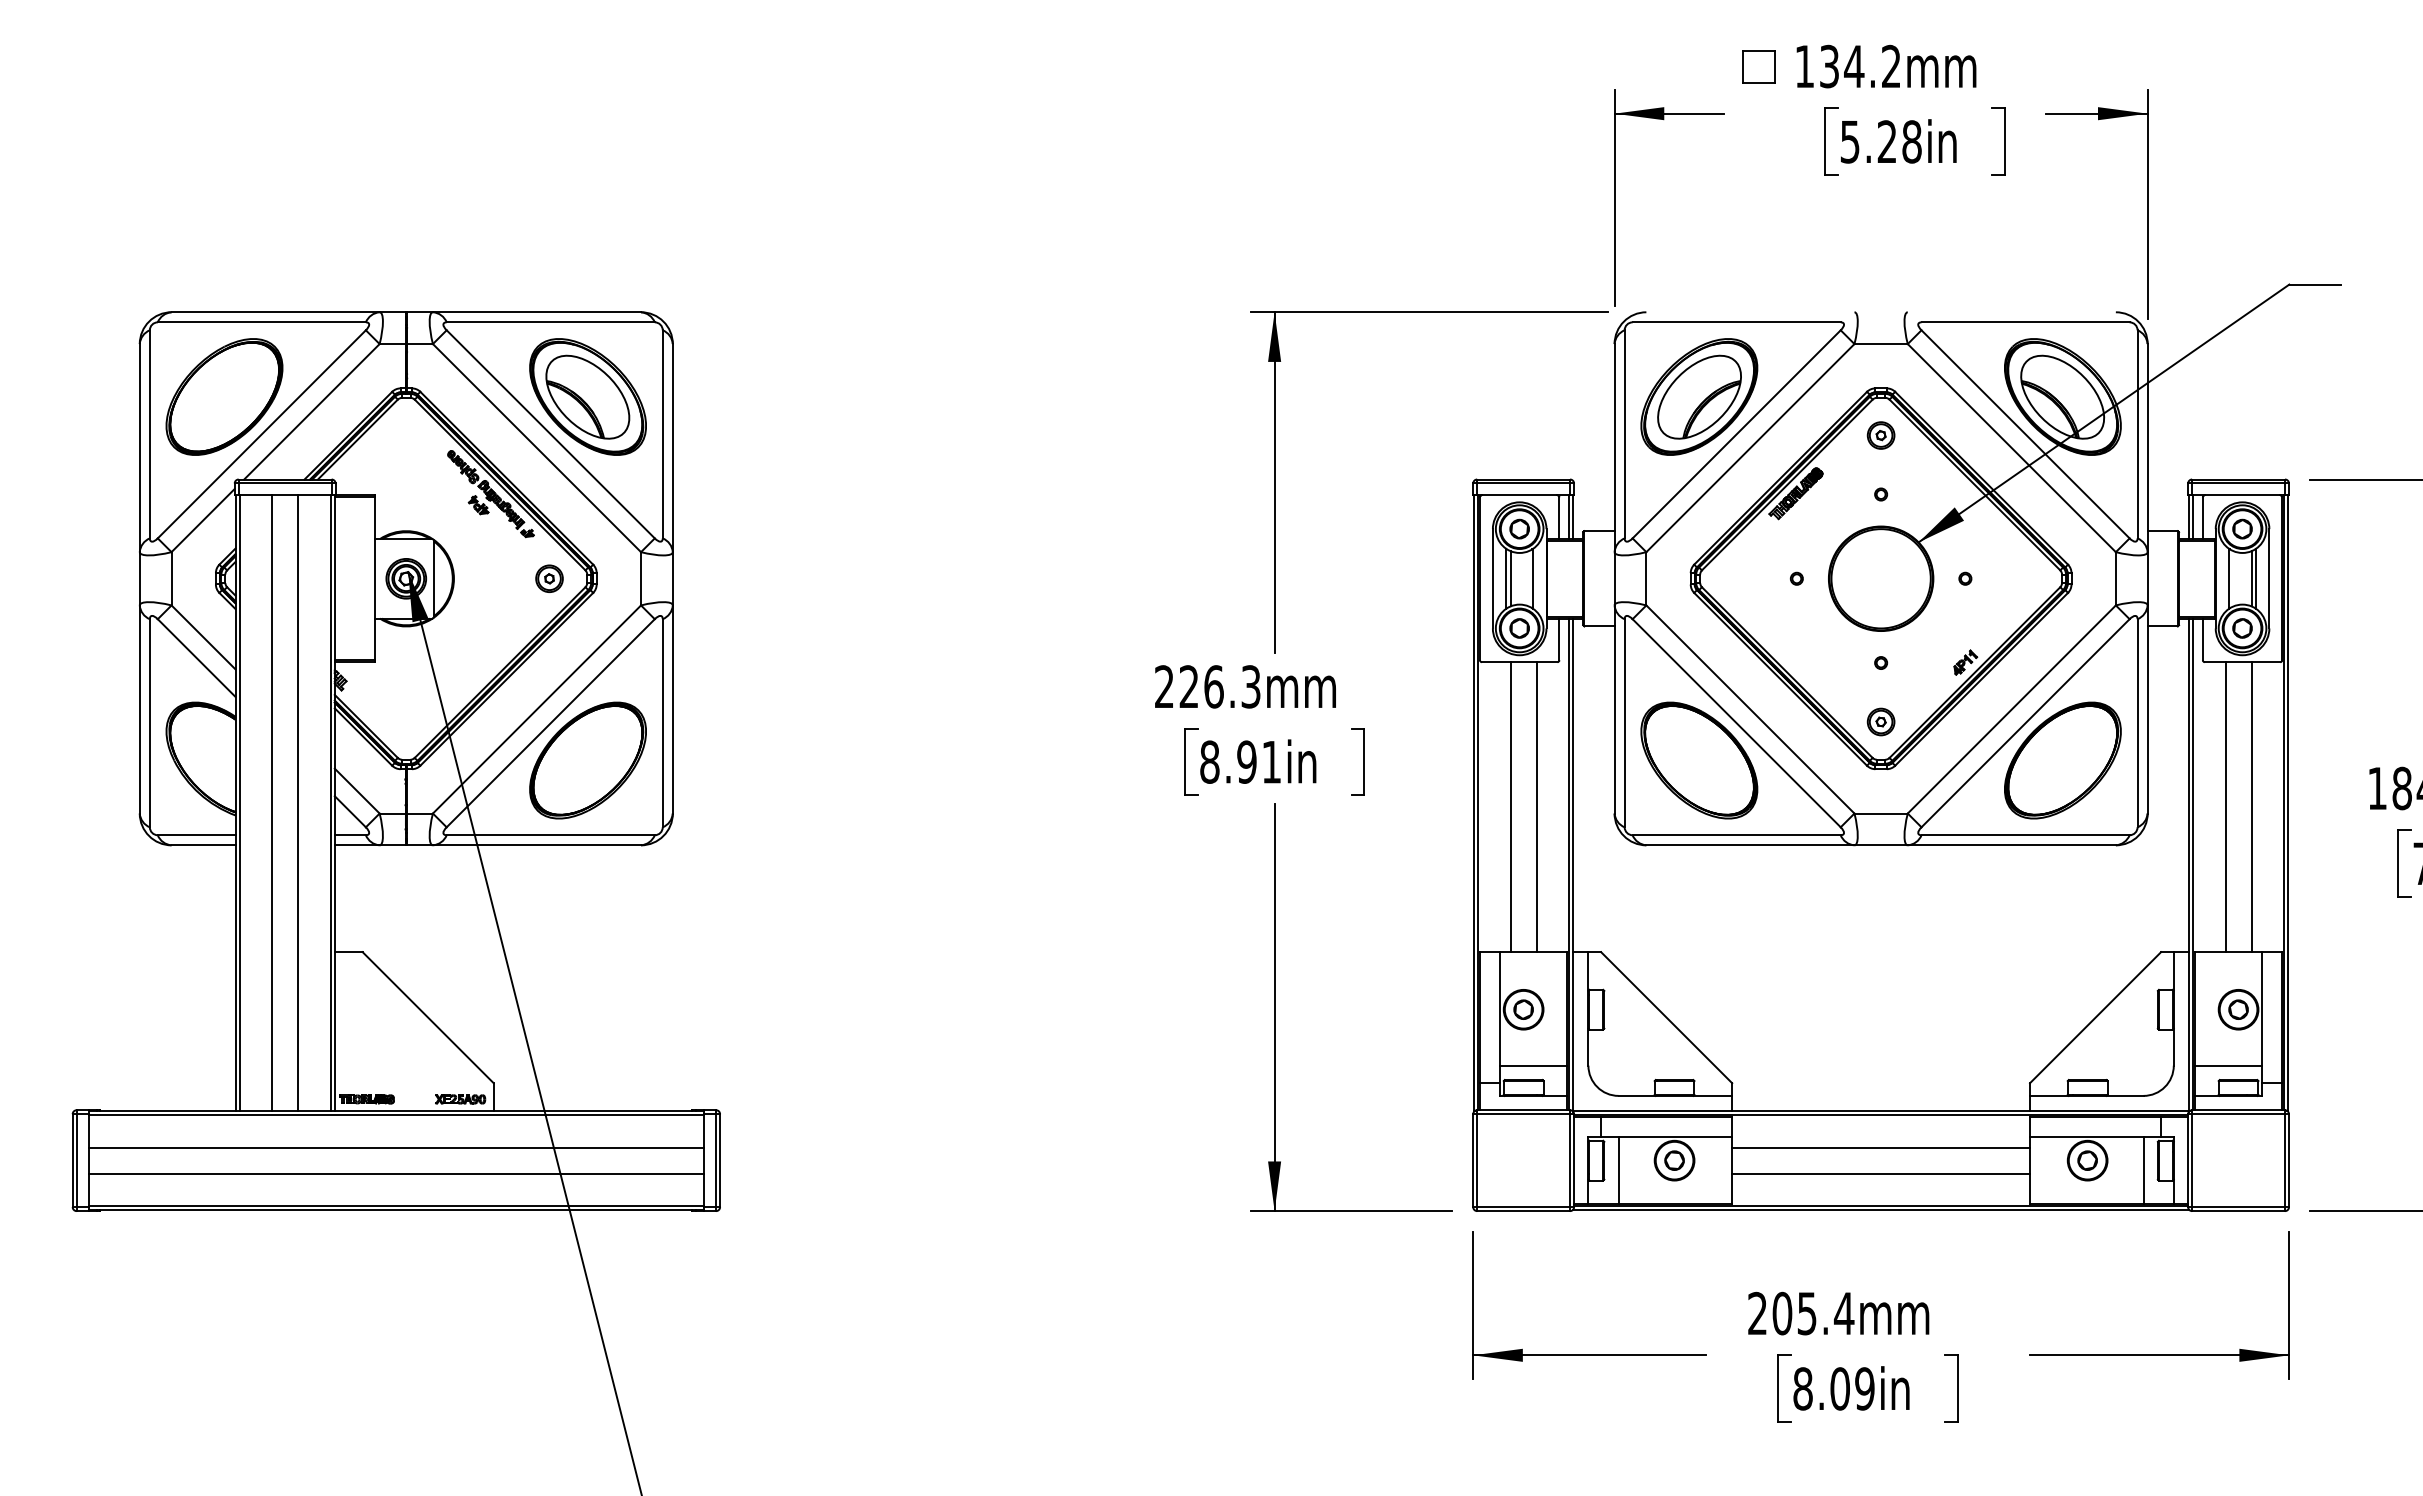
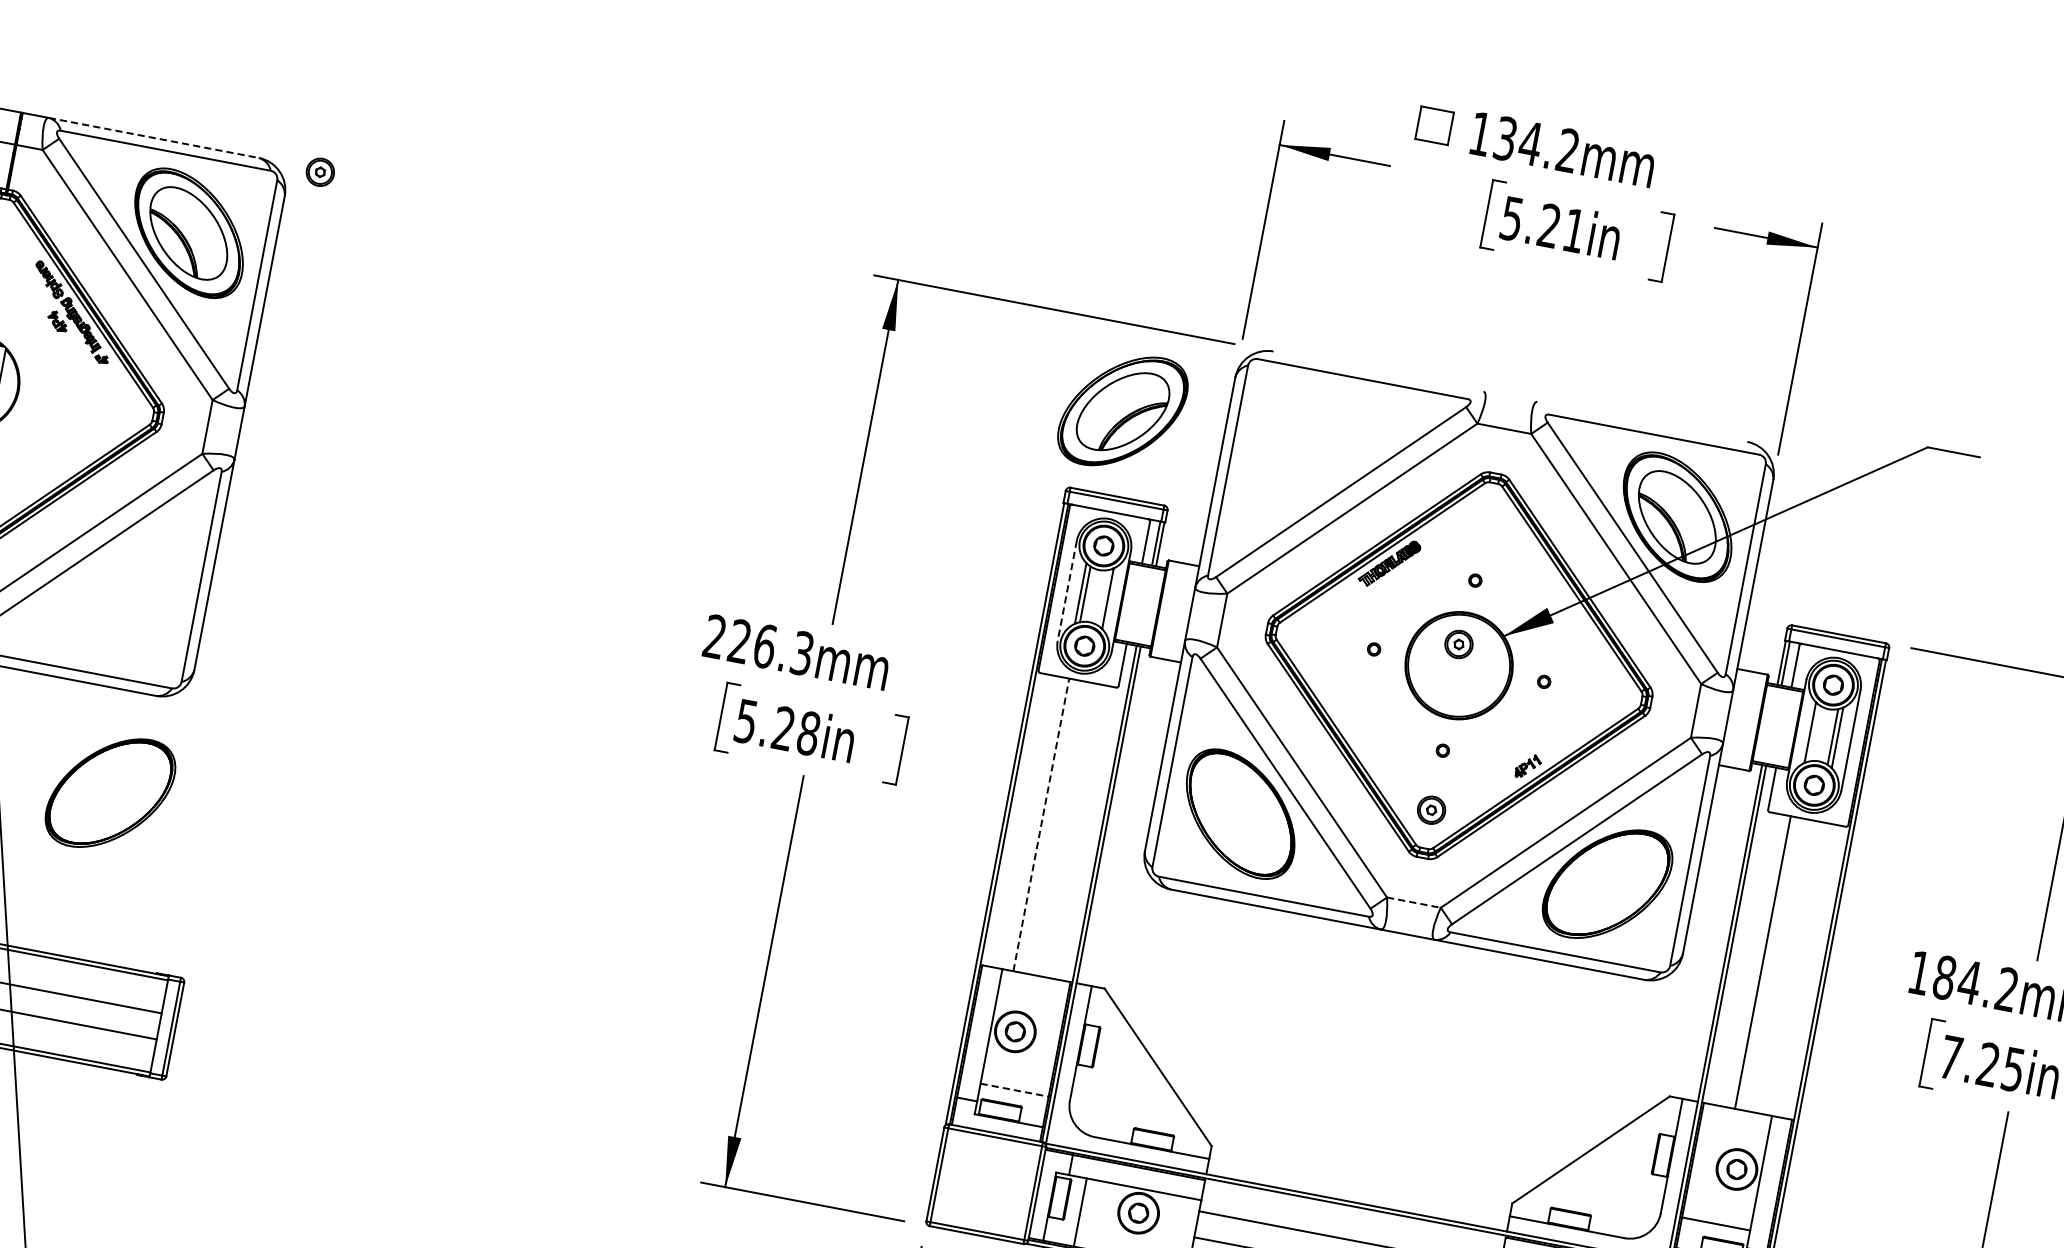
text: (1911, 141) -> (1573, 230), 5.28in -> 5.21in
line: (537, 312) -> (154, 138), solid -> dashed
part: (1699, 396) -> (1123, 410), moved
part: (1880, 435) -> (1458, 644), moved
part: (549, 578) -> (320, 172), moved
line: (1492, 578) -> (1066, 590), solid -> dashed
part: (587, 760) -> (109, 792), moved
text: (1240, 761) -> (777, 726), 8.91in -> 5.28in
line: (1510, 807) -> (1041, 825), solid -> dashed
line: (1536, 807) -> (1067, 830), removed
line: (2251, 807) -> (1788, 967), removed
line: (1881, 813) -> (1414, 902), solid -> dashed
line: (1533, 1065) -> (1014, 1090), solid -> dashed

